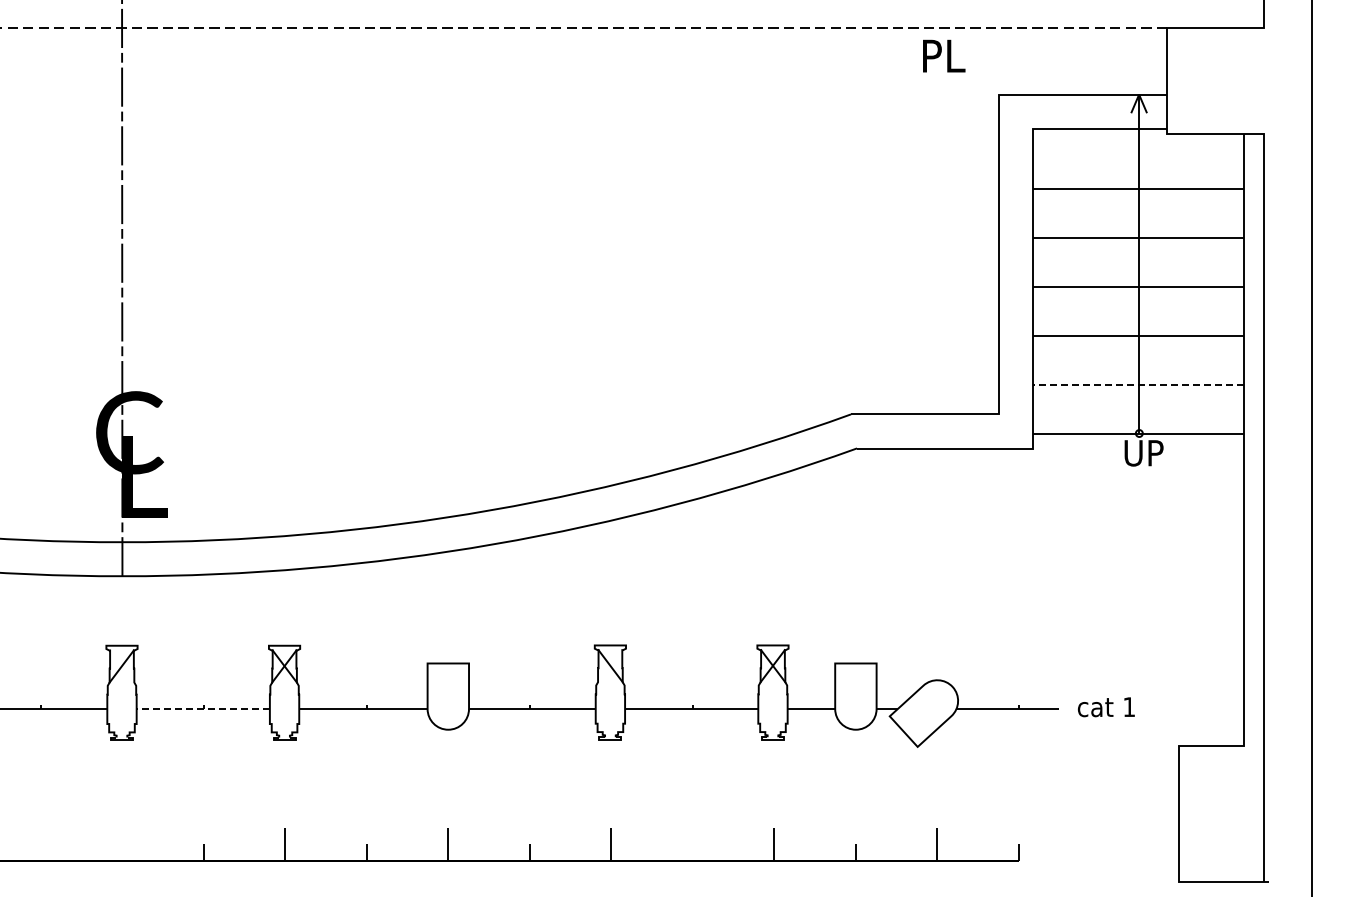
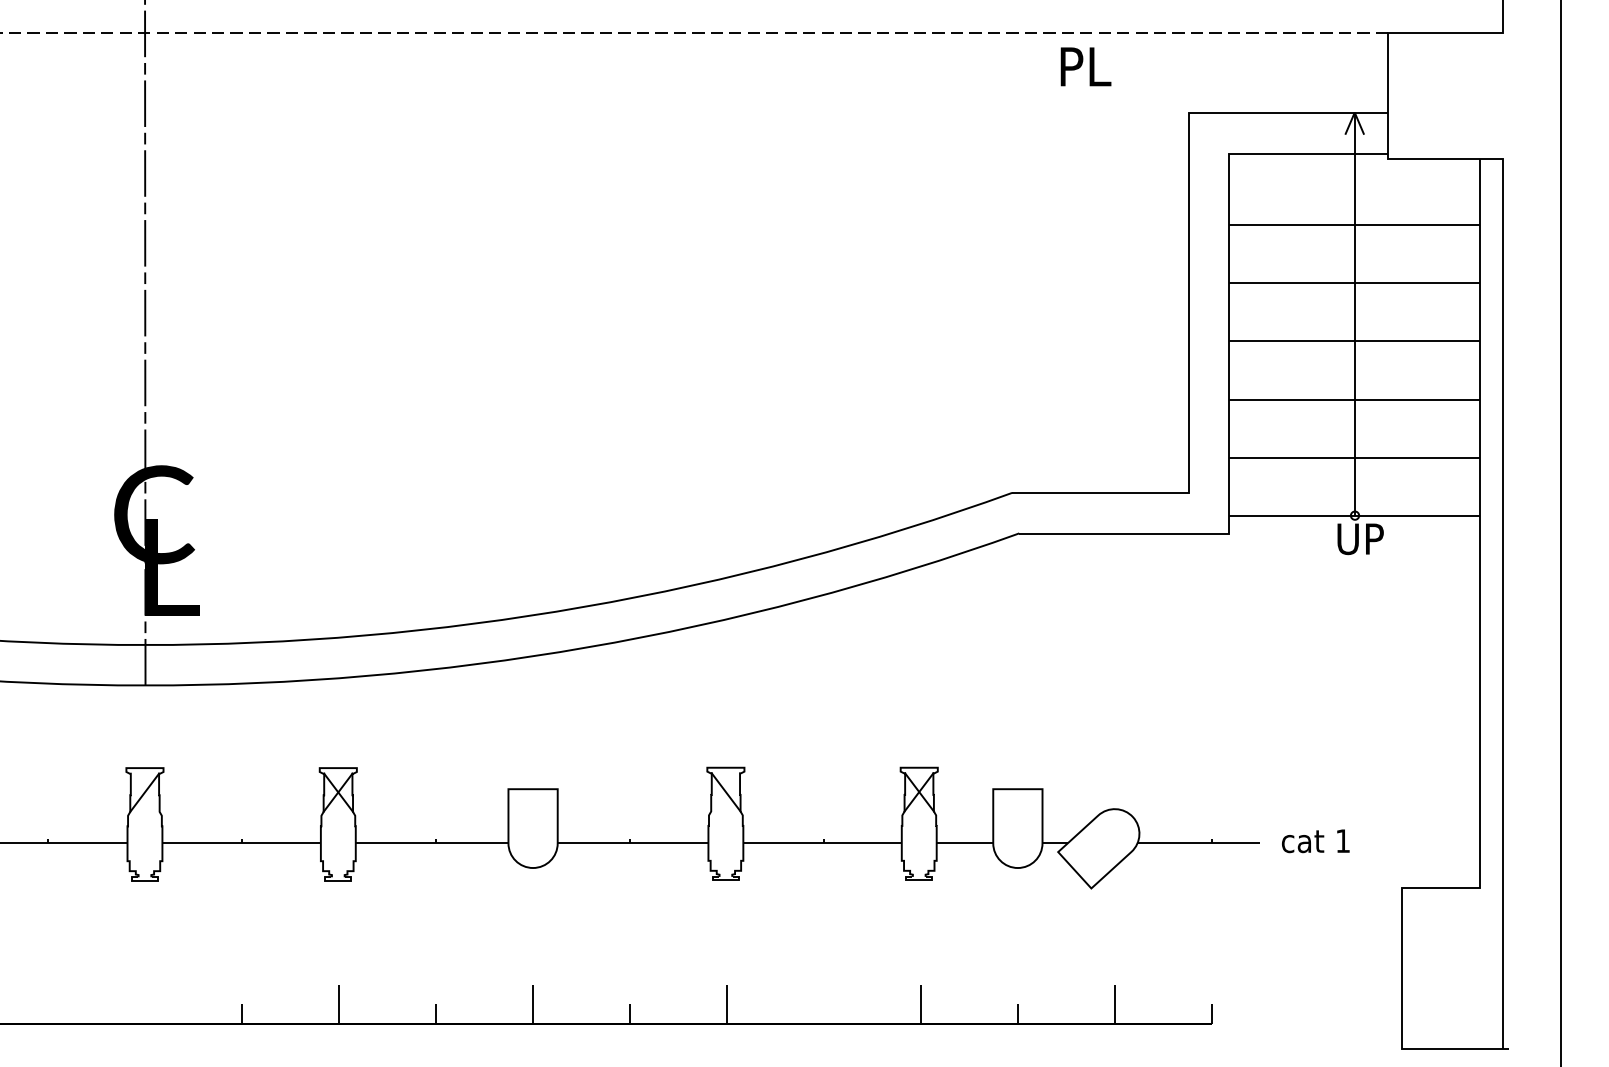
text: (944, 55) -> (1086, 66), moved
line: (1138, 384) -> (1354, 457), dashed -> solid
line: (203, 709) -> (241, 843), dashed -> solid

